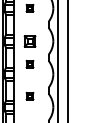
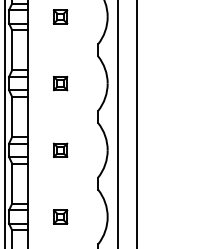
part: (29, 40) -> (59, 82), size x0.62
part: (29, 63) -> (59, 148), moved
part: (29, 95) -> (59, 215), moved

